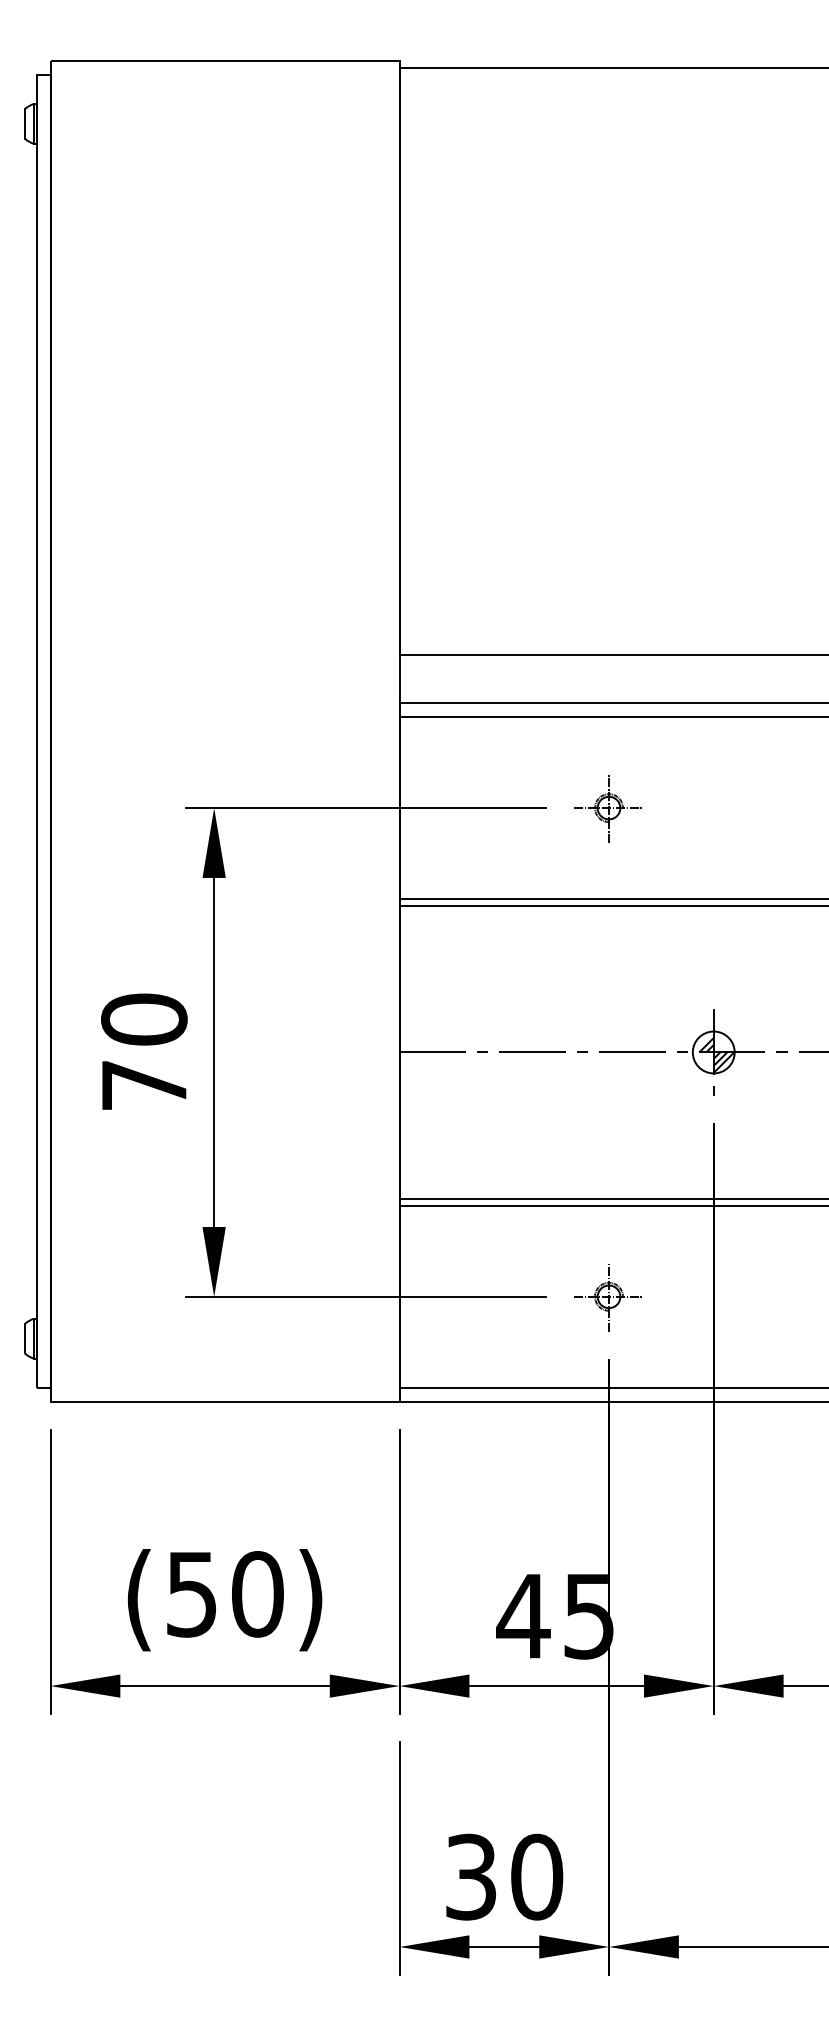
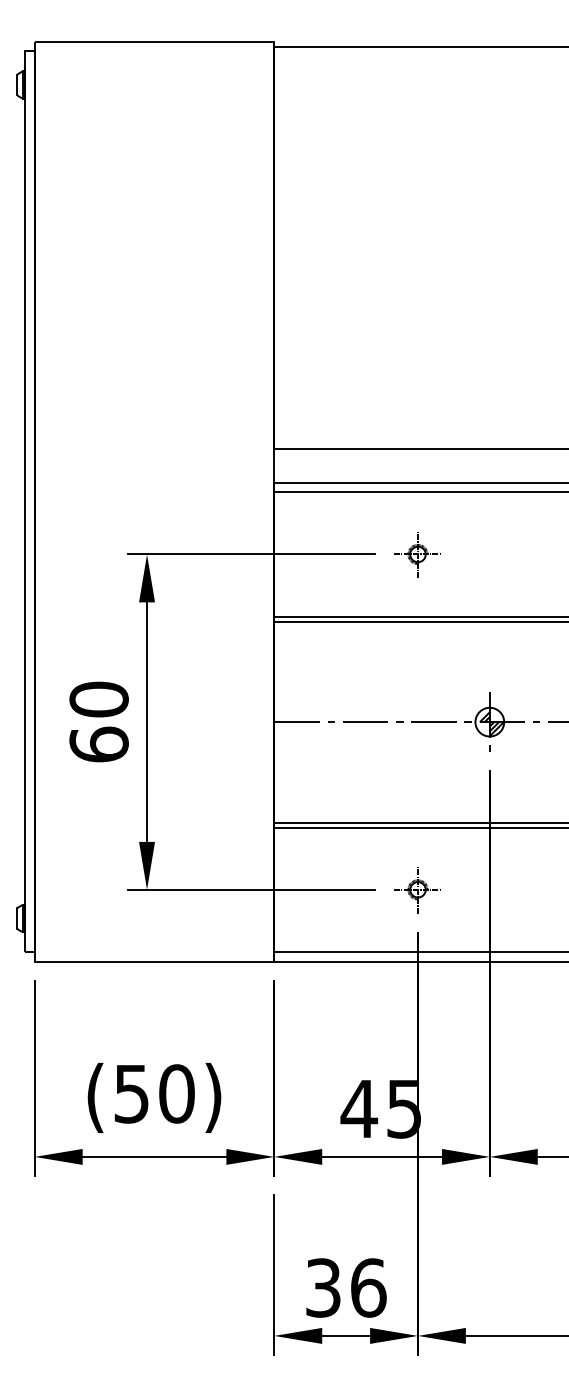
text: (143, 1085) -> (98, 744), 70 -> 60
text: (536, 1876) -> (368, 1287), 30 -> 36

